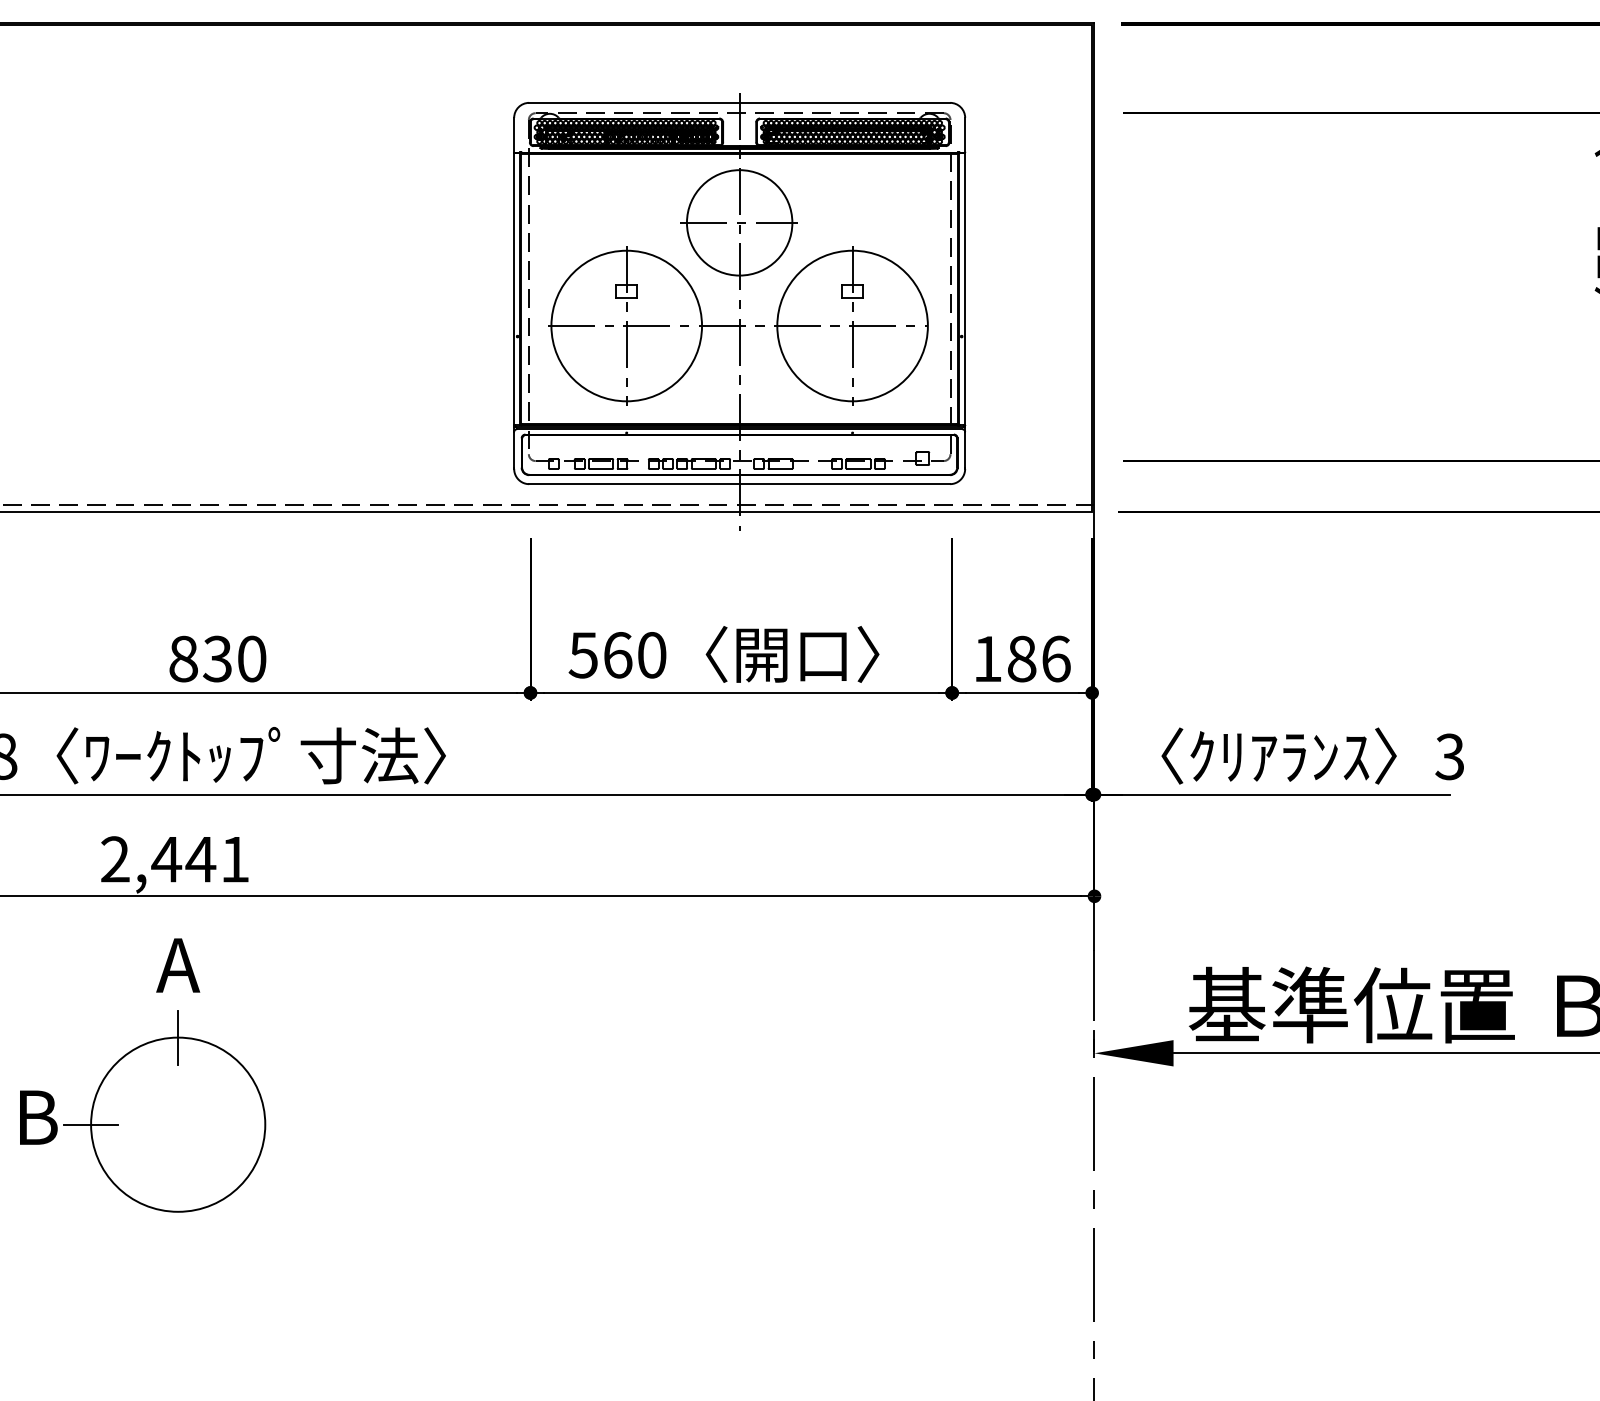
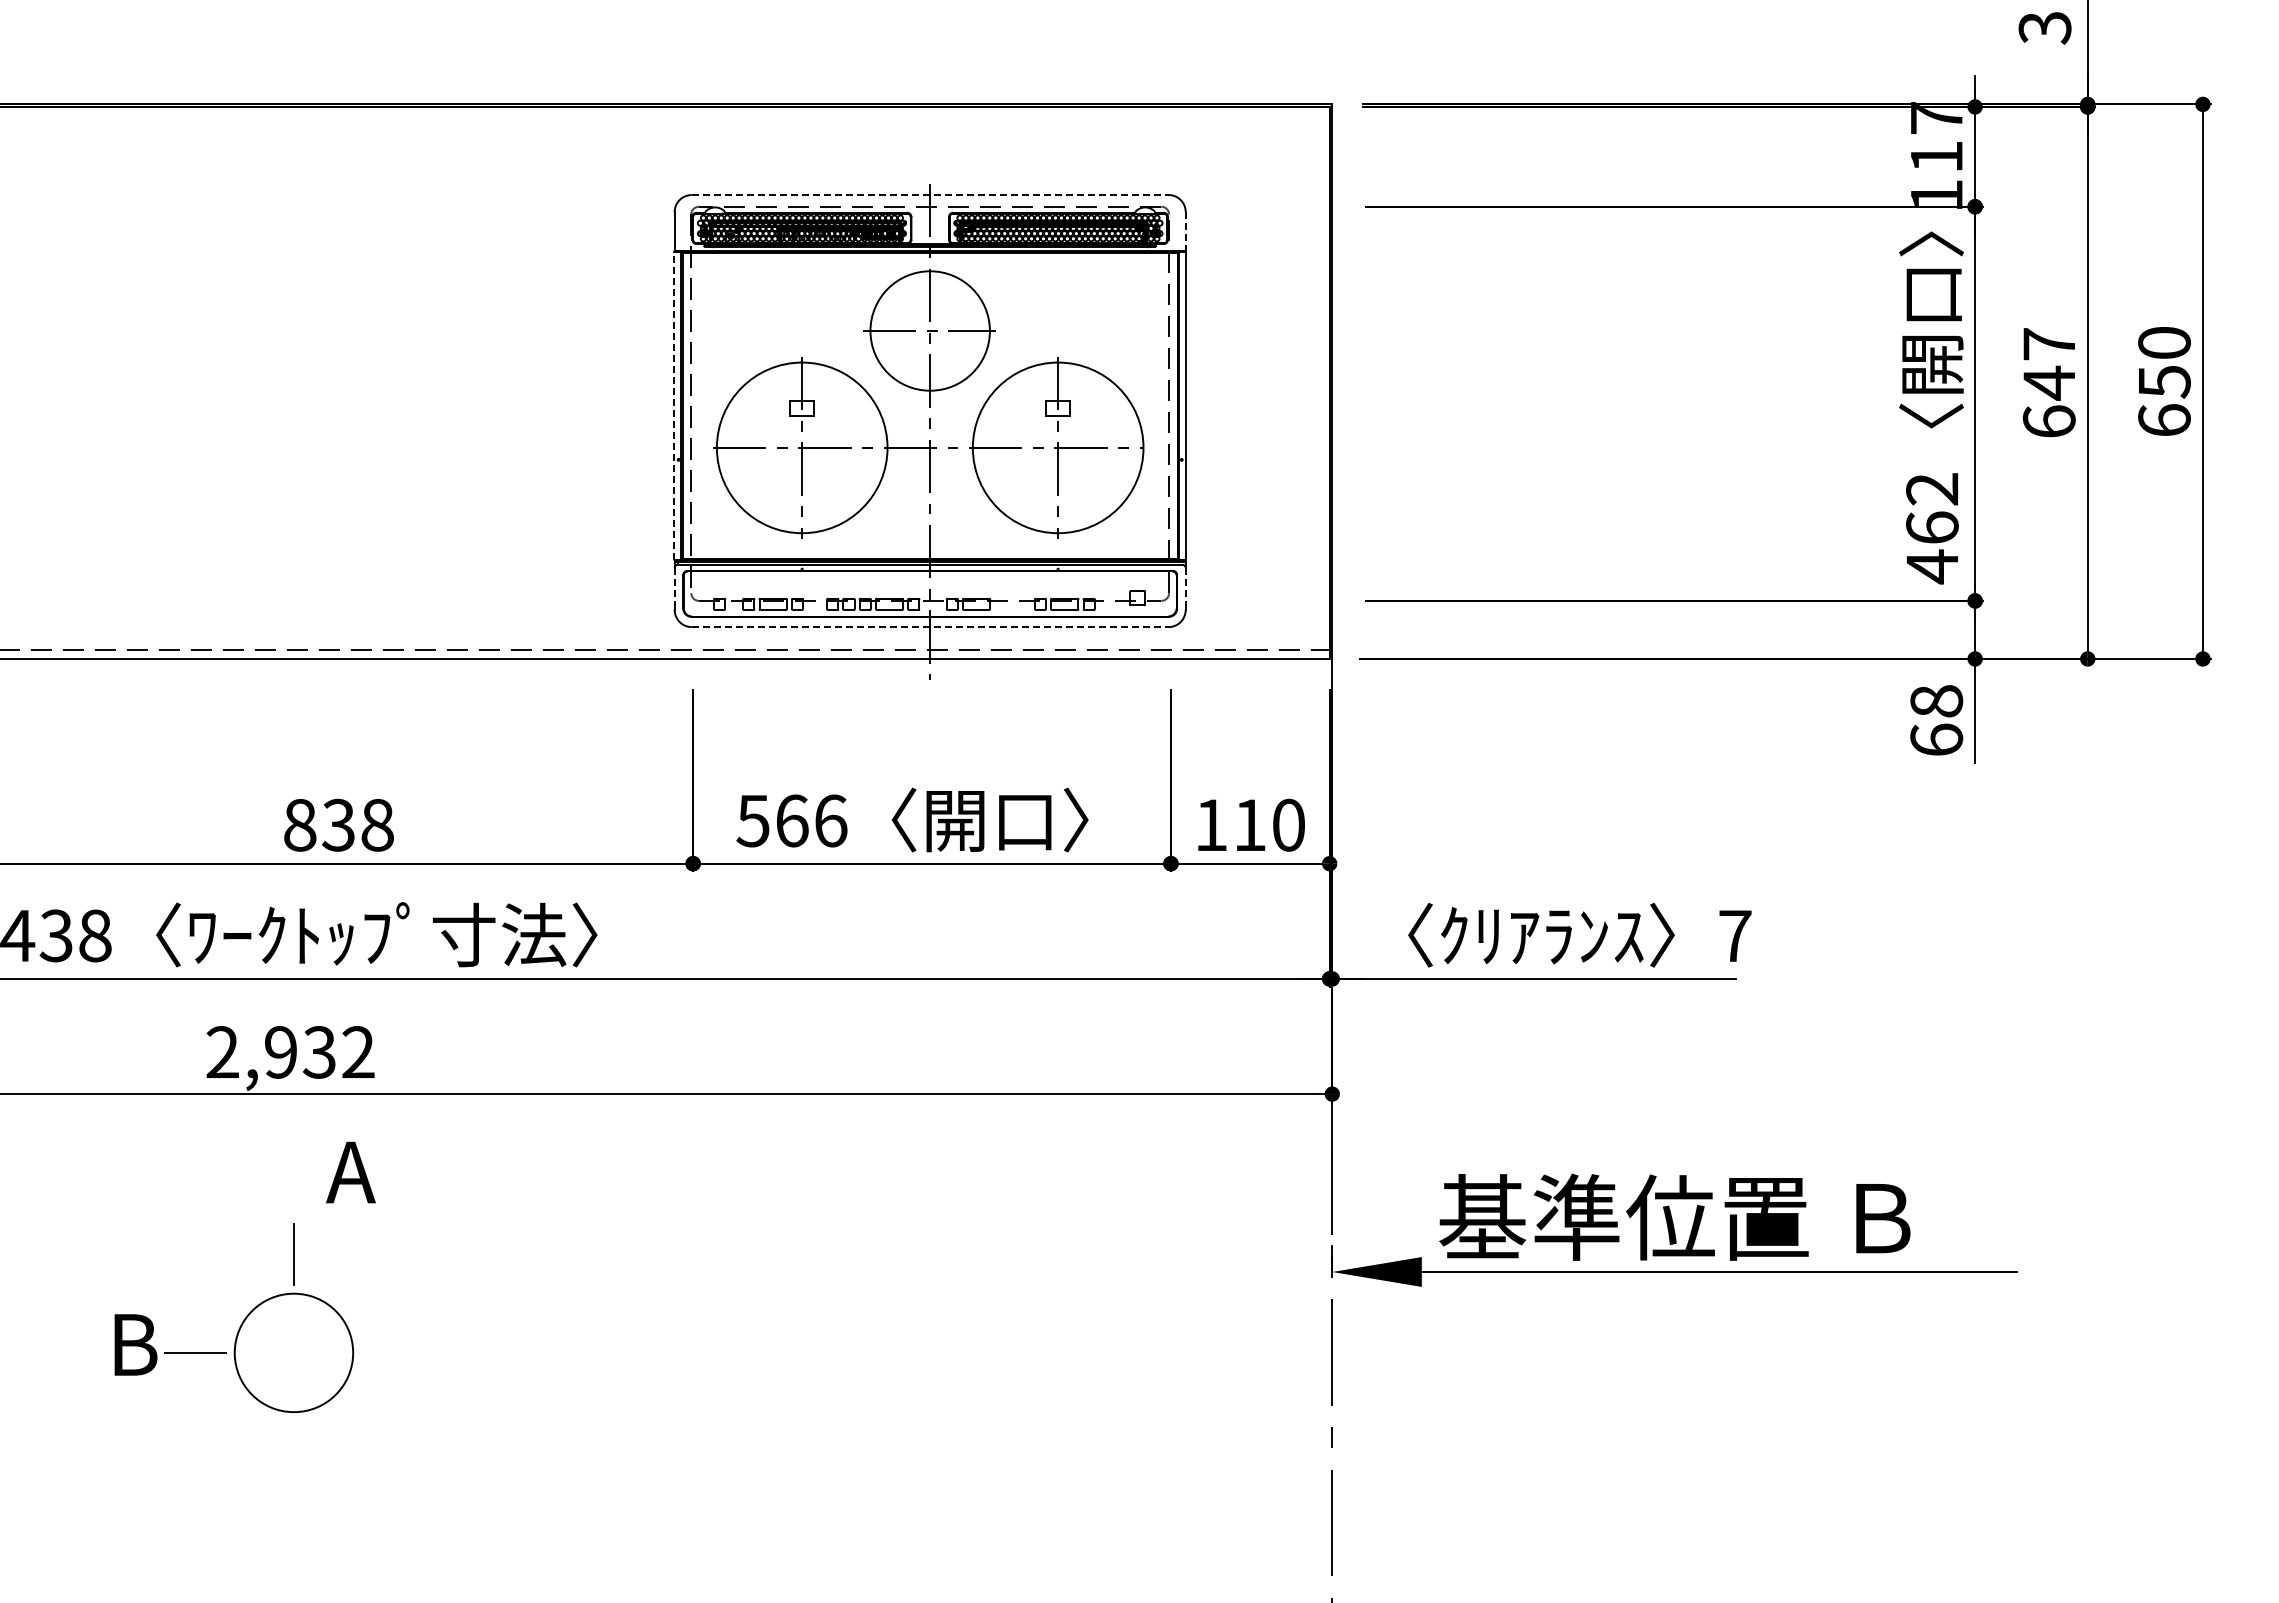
line: (739, 103) -> (930, 195), solid -> dashed
line: (964, 135) -> (1185, 231), solid -> dashed
line: (514, 288) -> (674, 405), solid -> dashed
line: (514, 450) -> (674, 588), solid -> dashed
line: (964, 450) -> (1185, 588), solid -> dashed
line: (739, 484) -> (930, 627), solid -> dashed
text: (652, 654) -> (831, 820), 560 -> 566
text: (251, 658) -> (377, 824), 830 -> 838
text: (1039, 658) -> (1269, 824), 186 -> 110
text: (1449, 756) -> (1734, 935), 3 -> 7
text: (199, 859) -> (318, 1052), 2,441 -> 2,932
text: (177, 965) -> (350, 1172), moved
circle: (177, 1124) -> (293, 1352), size x0.6

